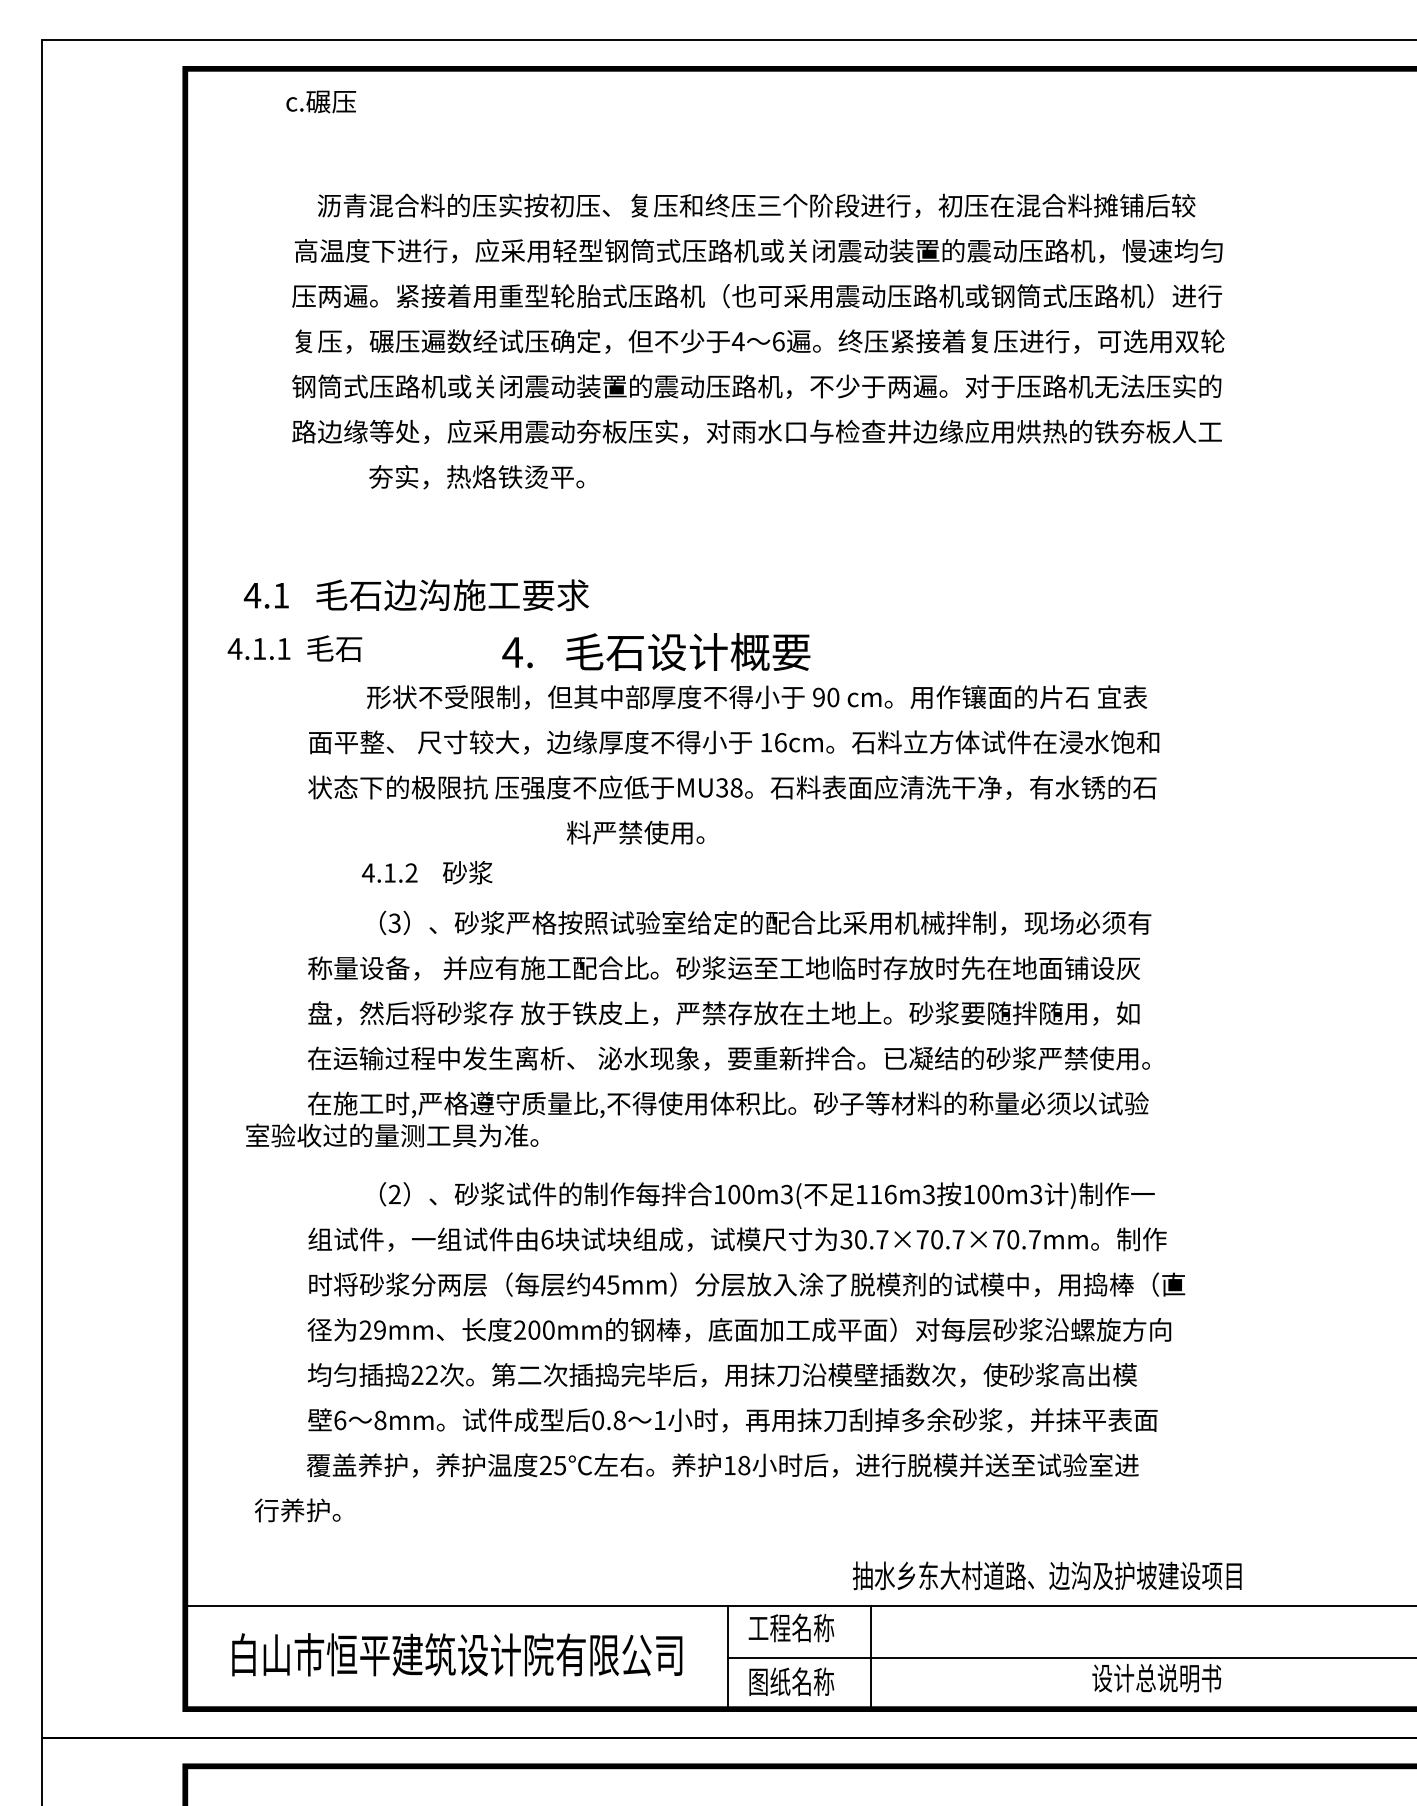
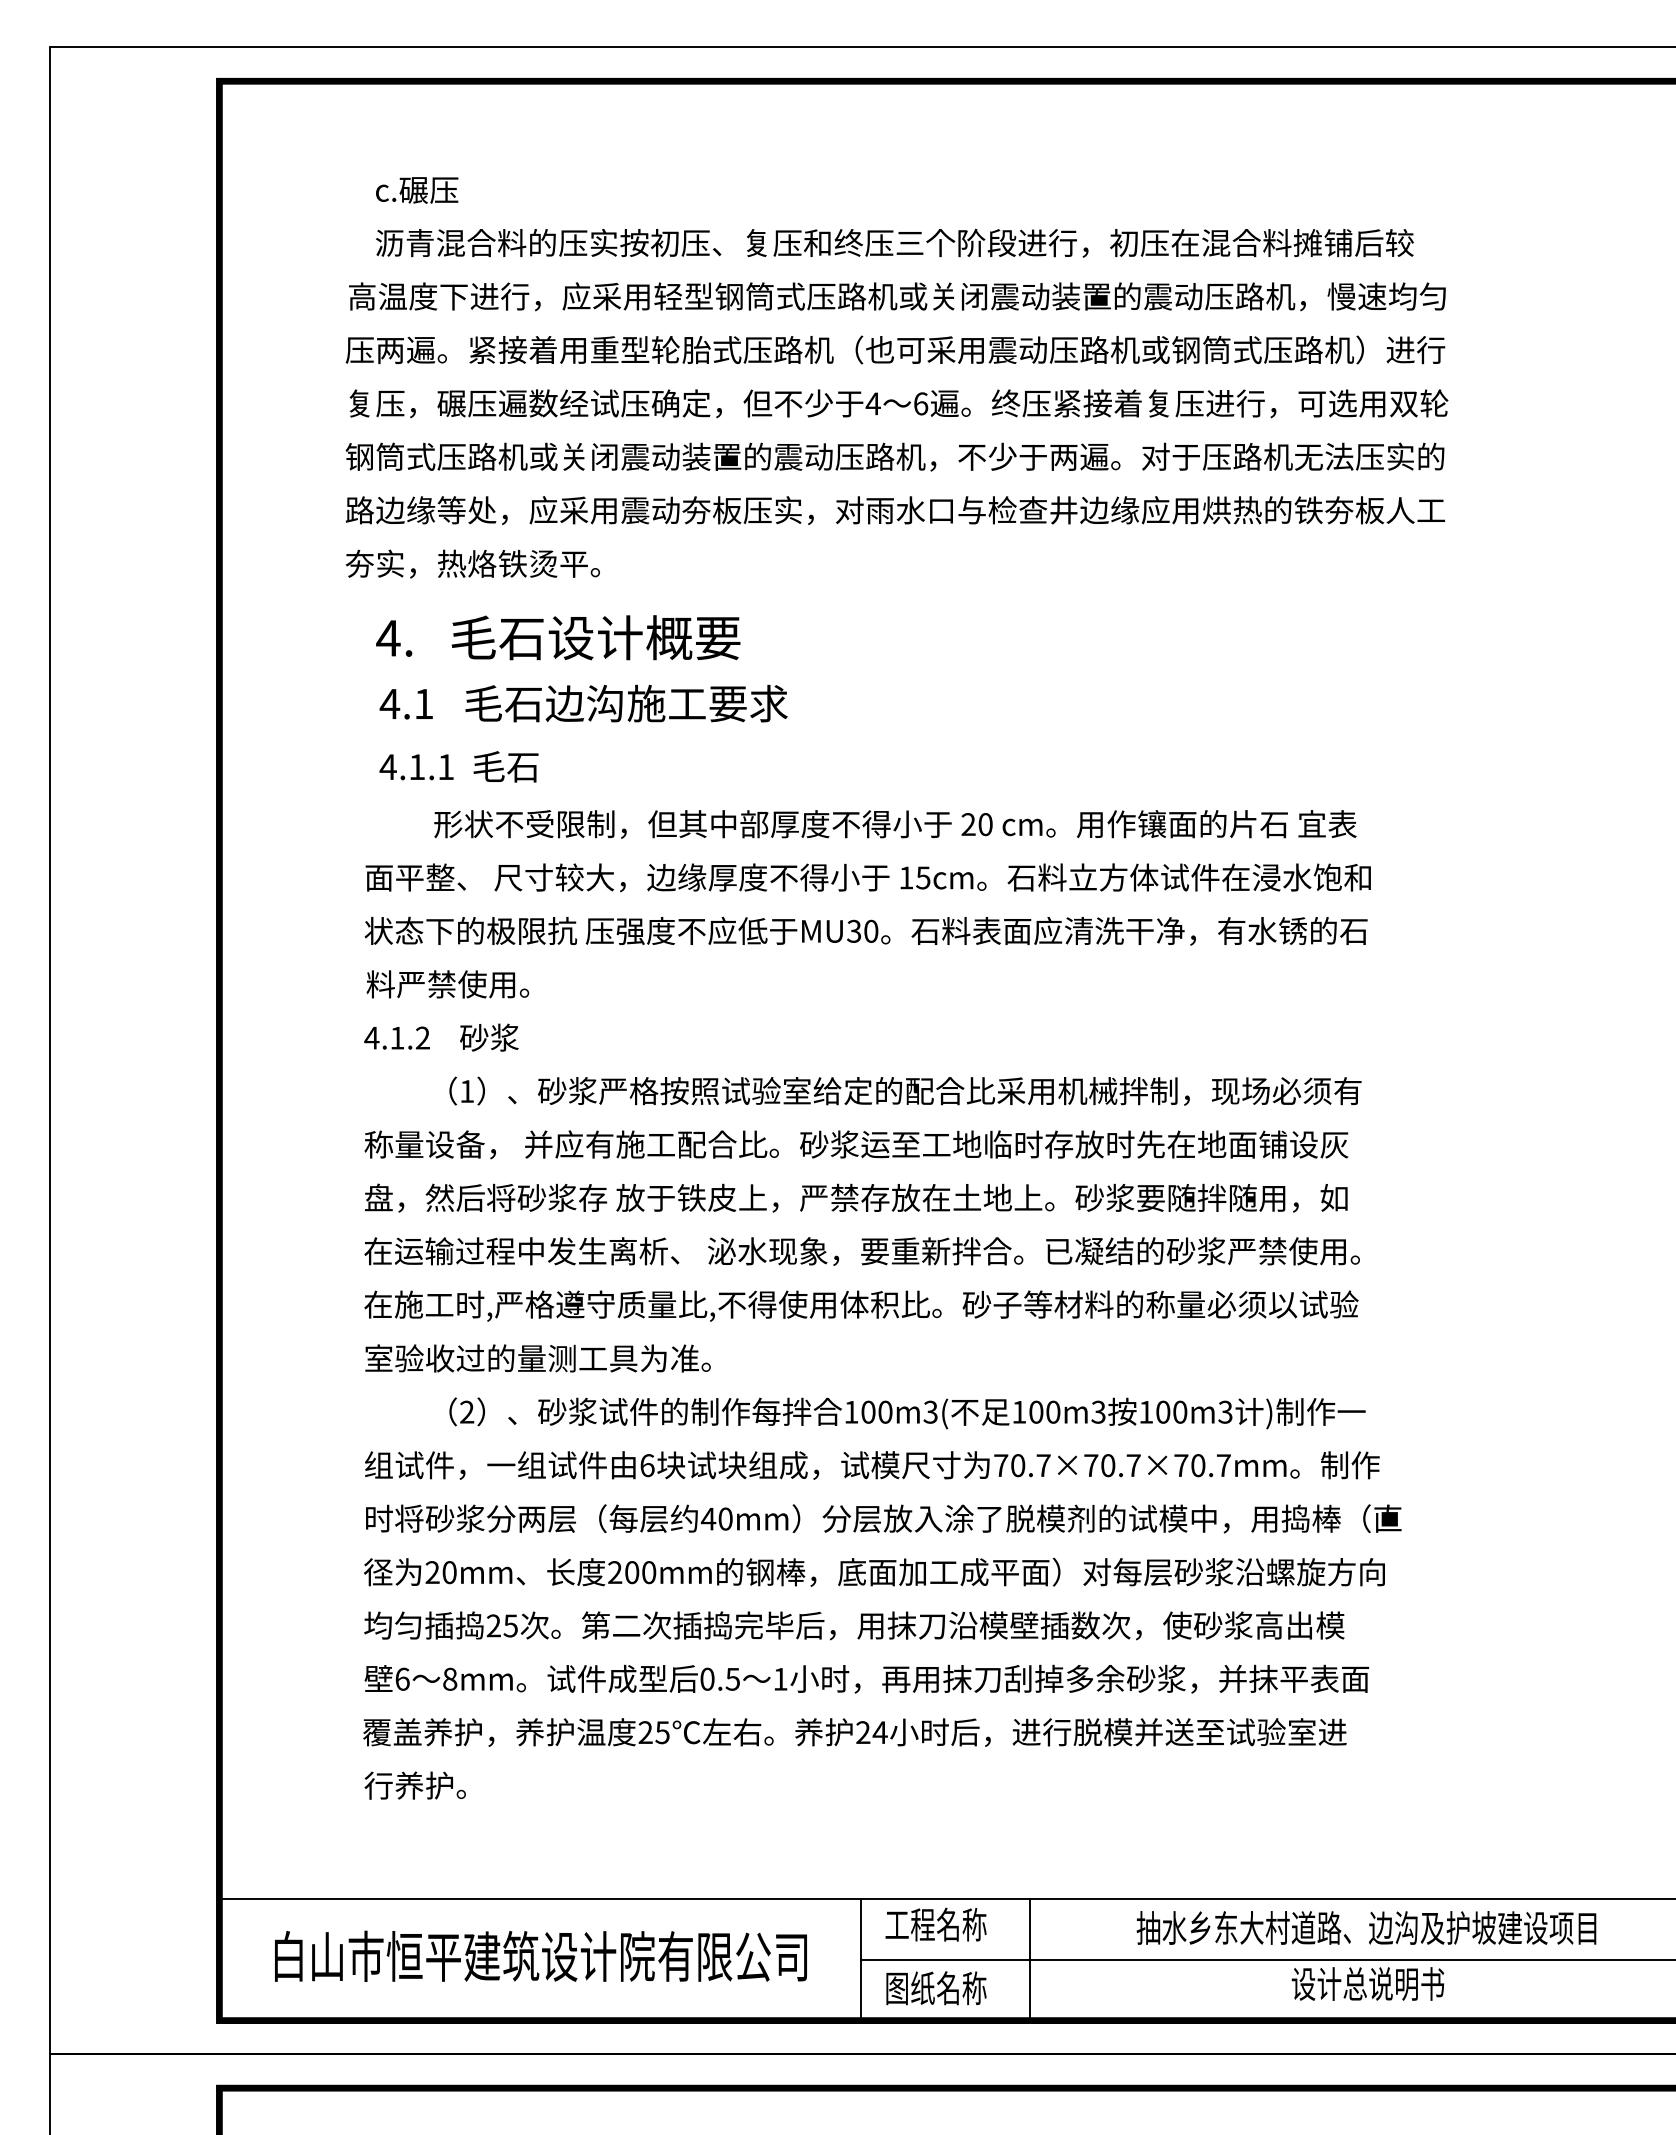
text: (321, 102) -> (417, 190), moved
text: (476, 476) -> (472, 563), moved
text: (416, 595) -> (583, 703), moved
text: (294, 648) -> (458, 766), moved
text: (656, 651) -> (558, 637), moved
text: (818, 697) -> (968, 824), 90 -> 20
text: (780, 742) -> (923, 877), 16cm -> 15cm
text: (736, 787) -> (871, 931), MU38 -> MU30
text: (635, 832) -> (447, 984), moved
text: (427, 872) -> (441, 1037), moved
text: (394, 923) -> (466, 1091), 3 -> 1
text: (391, 1135) -> (537, 1358), moved
text: (883, 1193) -> (1044, 1411), 116m3 -> 100m3
text: (845, 1239) -> (1000, 1465), 30.7×70.7×70.7mm -> 70.7×70.7×70.7mm
text: (613, 1284) -> (725, 1518), 45mm -> 40mm
text: (379, 1330) -> (449, 1572), 29mm -> 20mm
text: (431, 1374) -> (510, 1625), 22 -> 25
text: (619, 1419) -> (732, 1678), 0.8 -> 0.5
text: (736, 1465) -> (871, 1732), 18 -> 24
text: (297, 1510) -> (414, 1785), moved
text: (1047, 1575) -> (1366, 1927), moved

